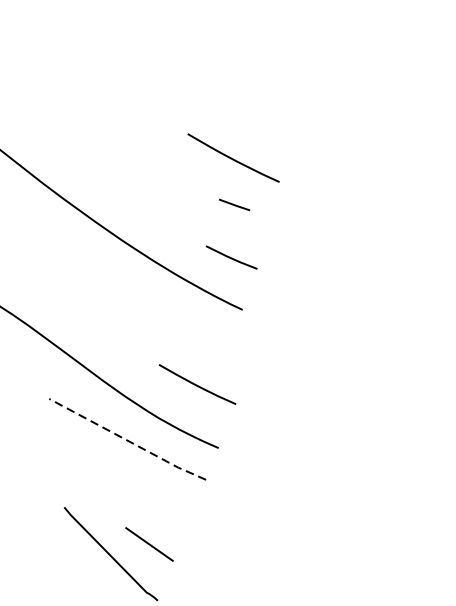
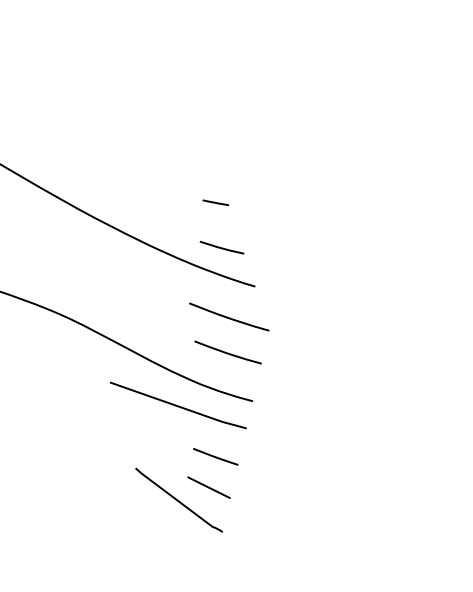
curve: (233, 158) -> (229, 317), moved
line: (234, 204) -> (215, 202), moved
line: (231, 257) -> (221, 247), moved
line: (128, 440) -> (179, 406), dashed -> solid
line: (163, 507) -> (215, 456), added

